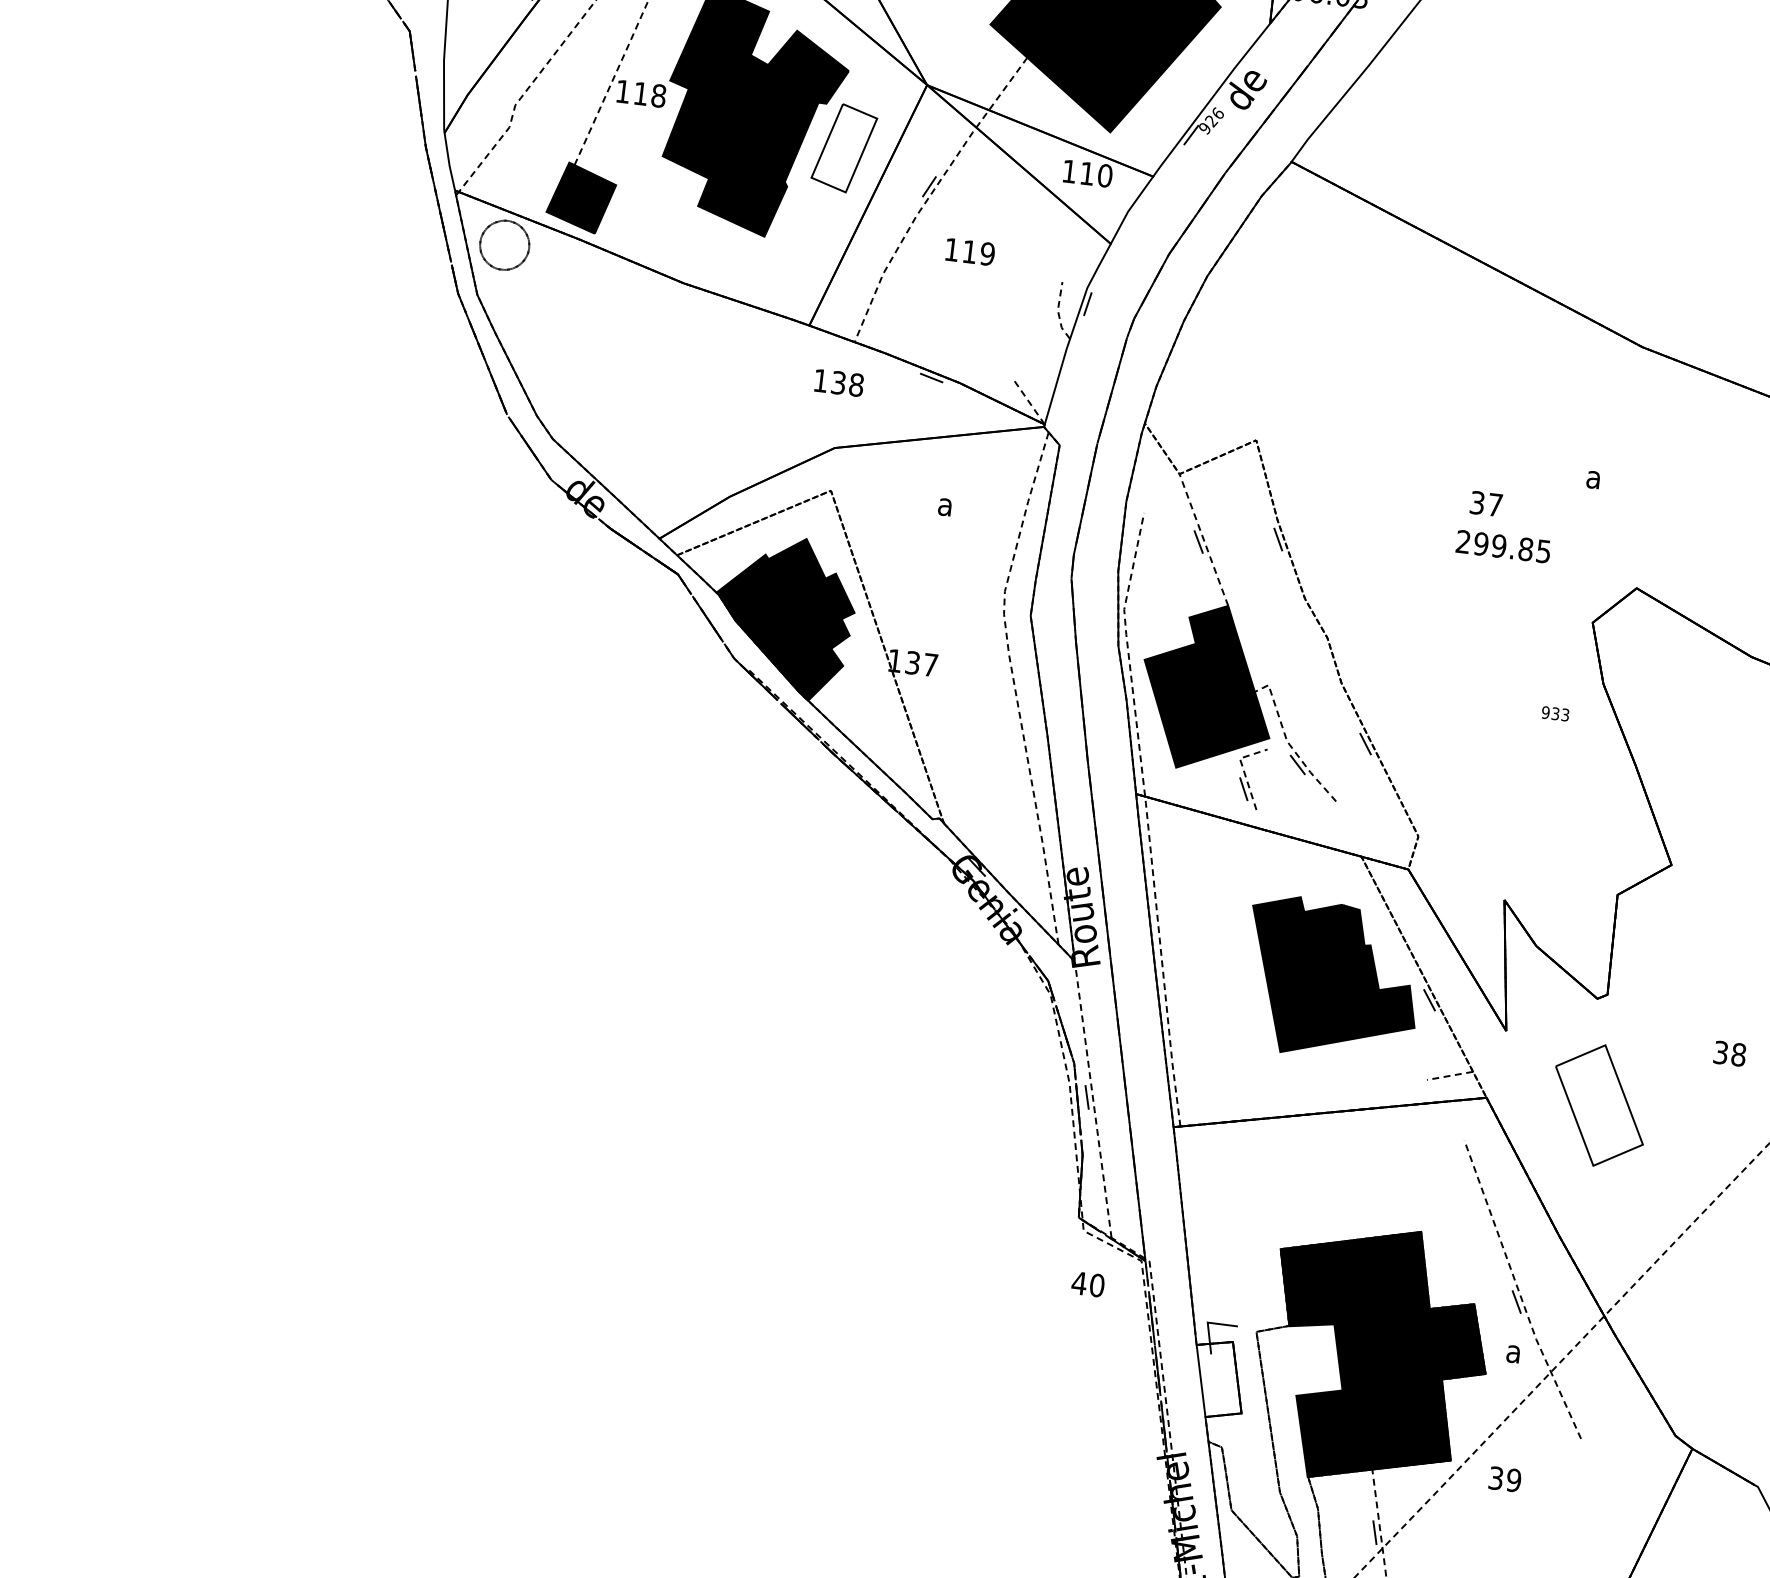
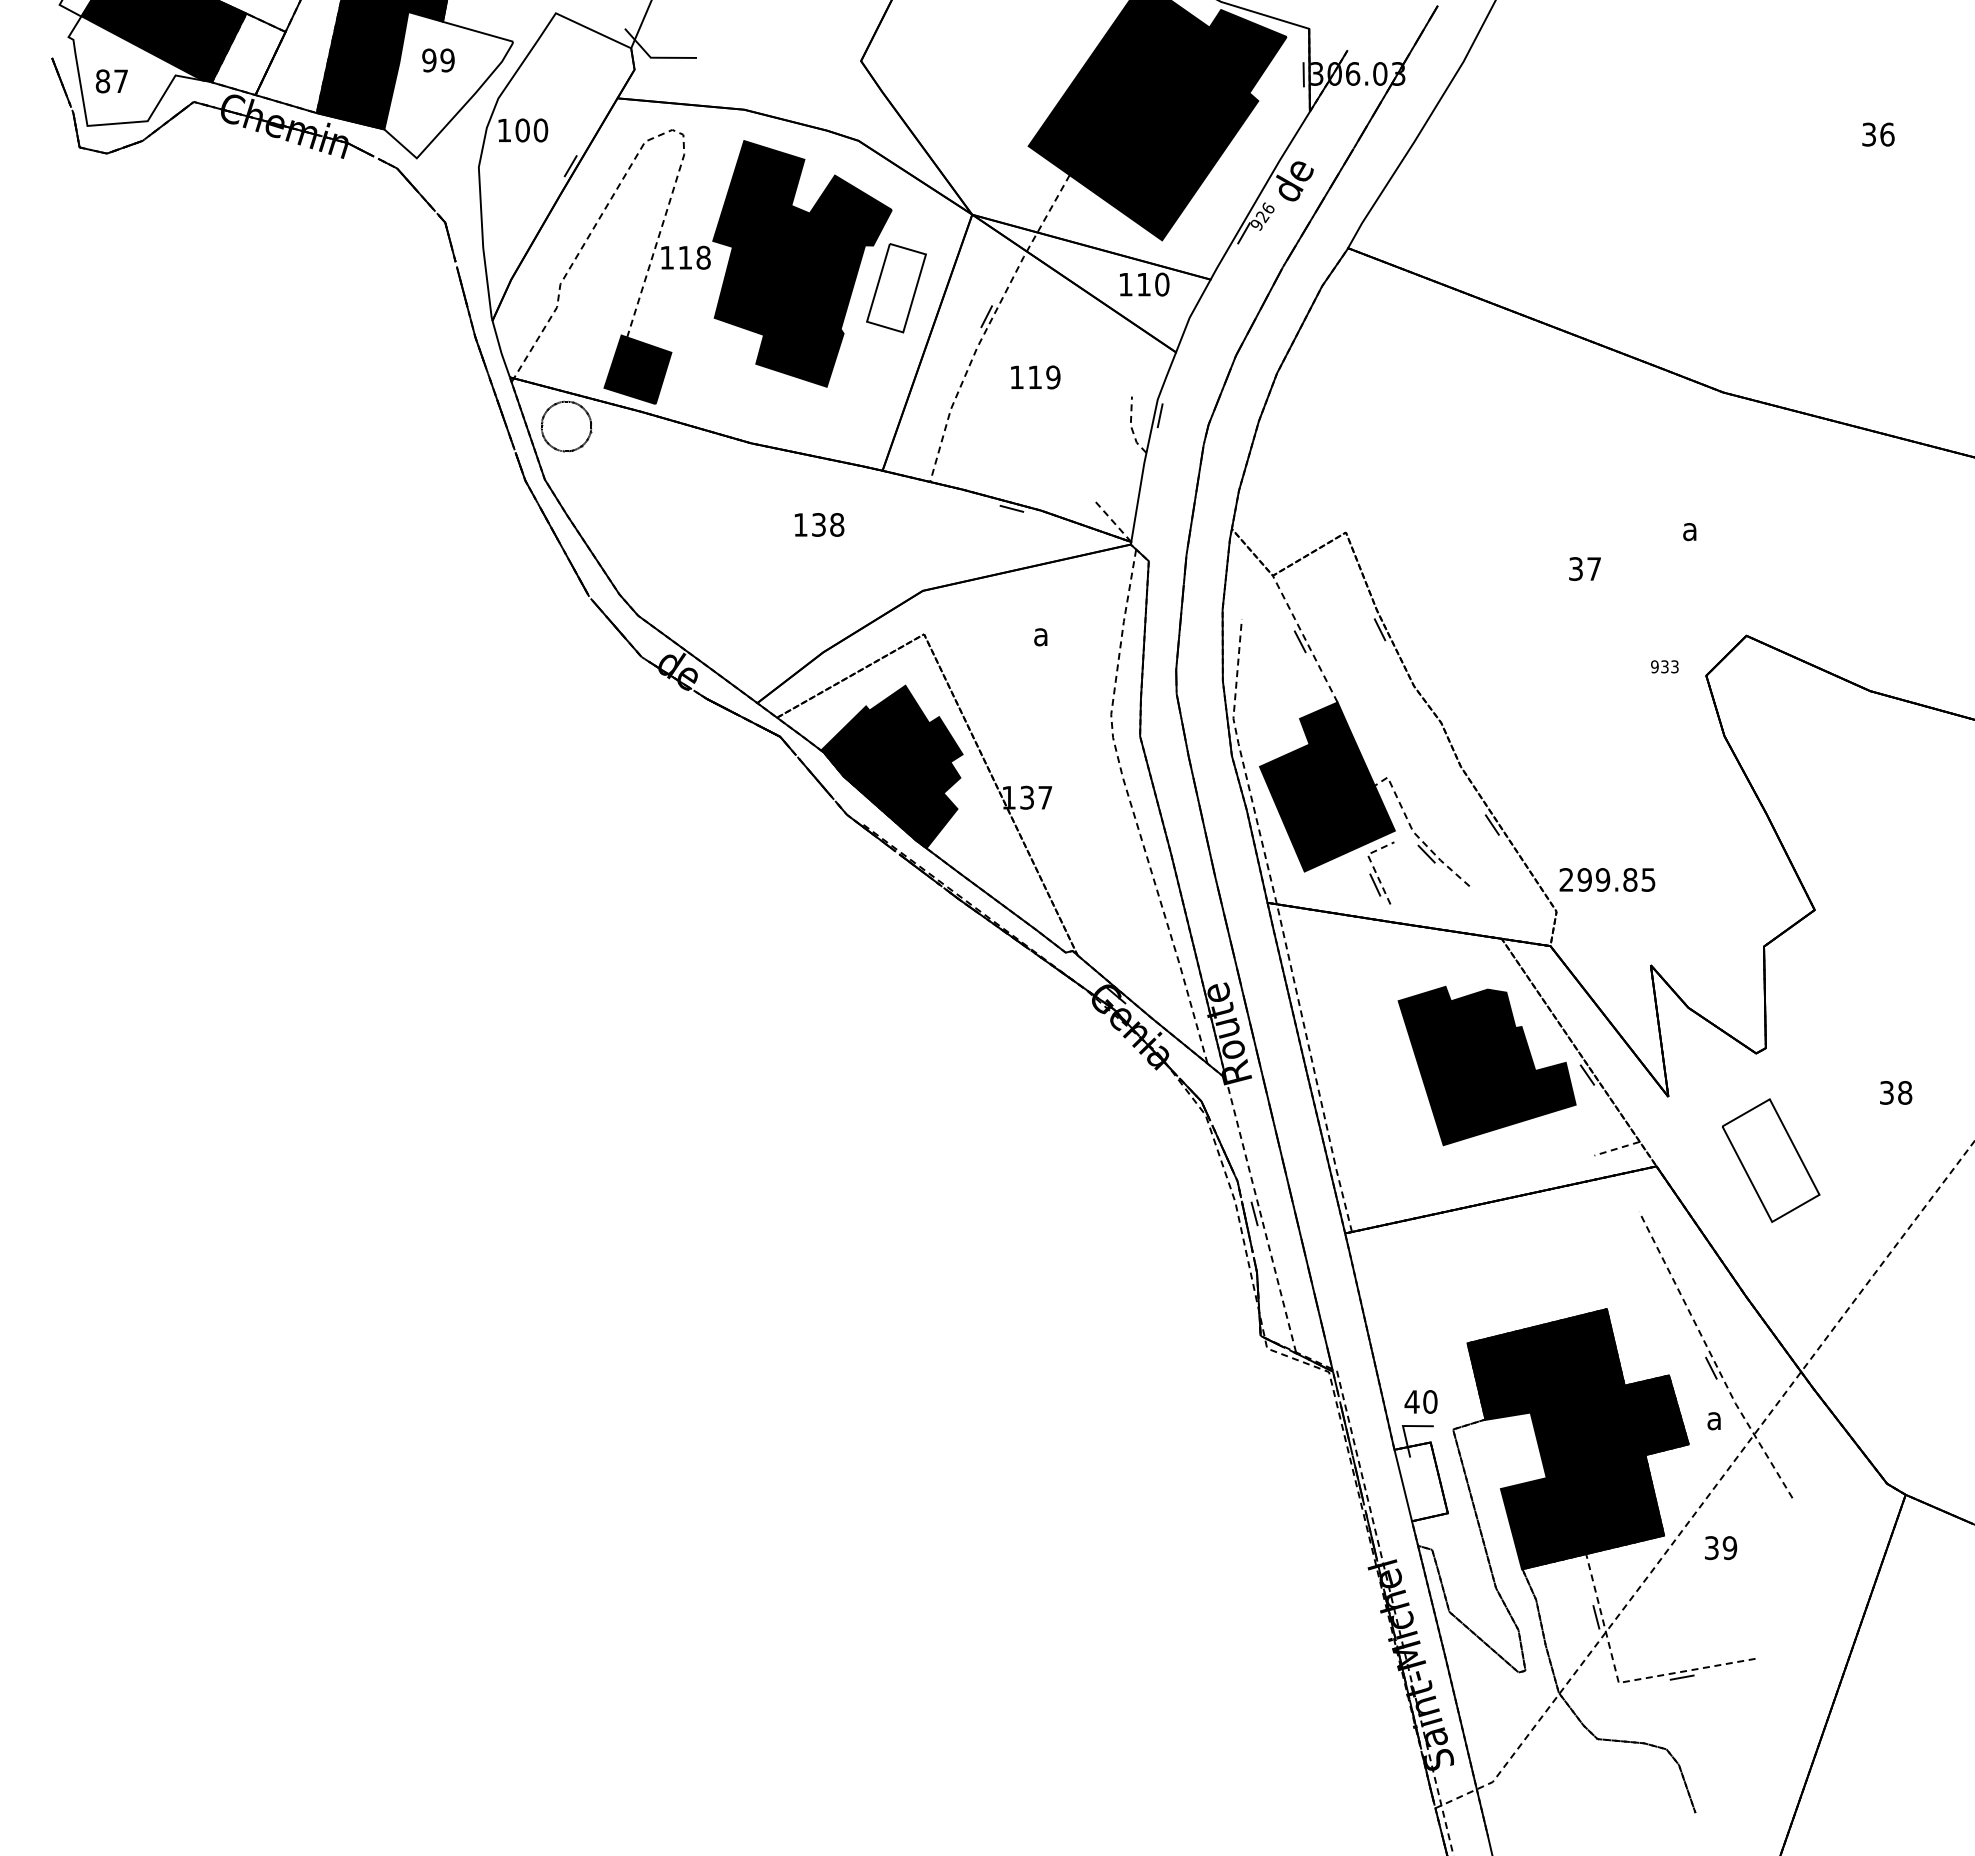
text: (839, 382) -> (819, 524), moved
text: (1503, 546) -> (1607, 879), moved
text: (1555, 713) -> (1664, 666), moved
text: (1087, 1283) -> (1420, 1401), moved

